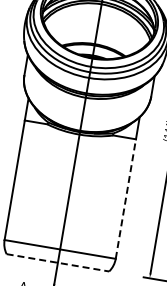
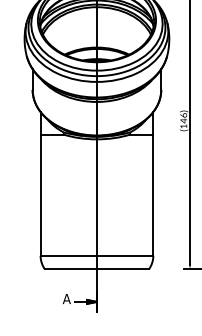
line: (125, 199) -> (153, 195), dashed -> solid
line: (57, 262) -> (96, 269), dashed -> solid

